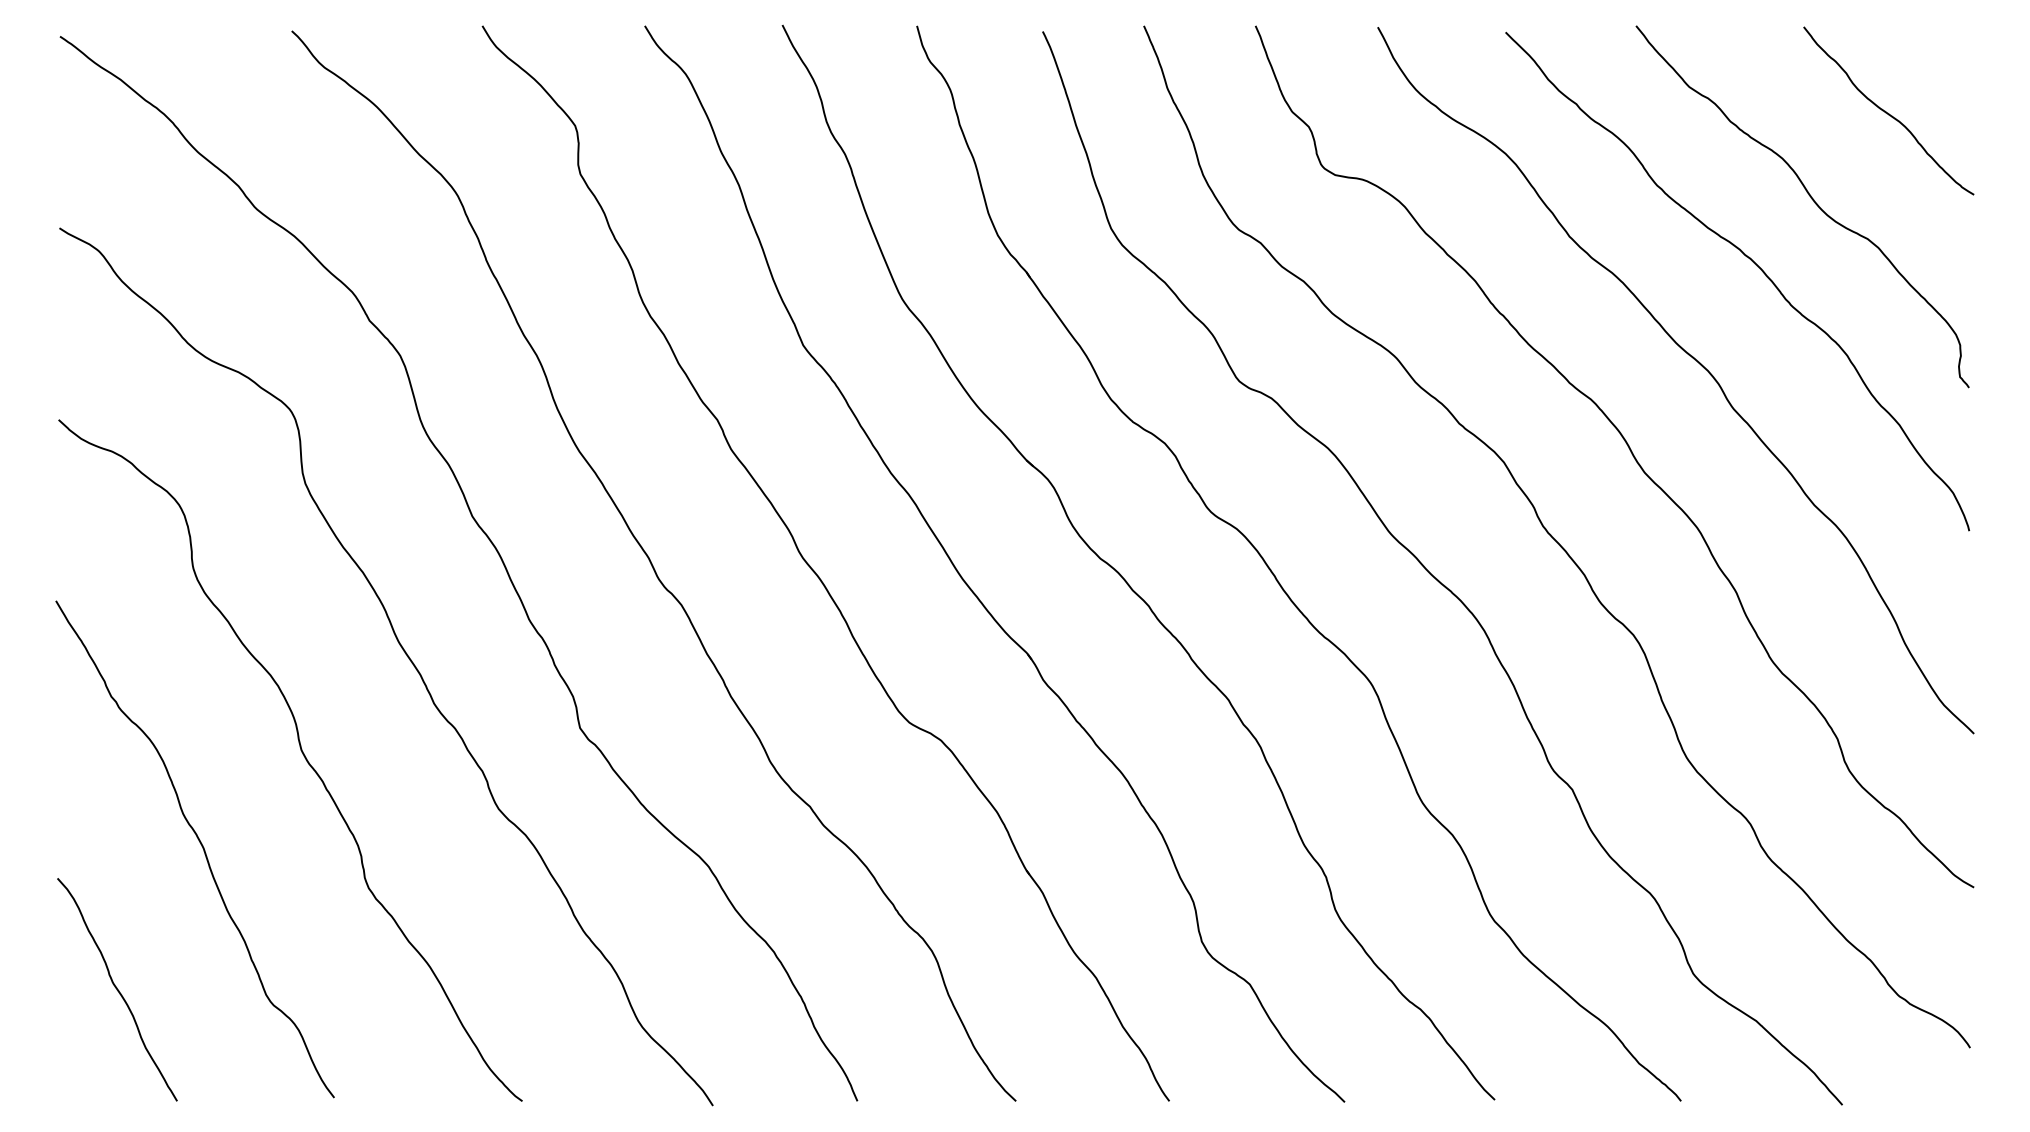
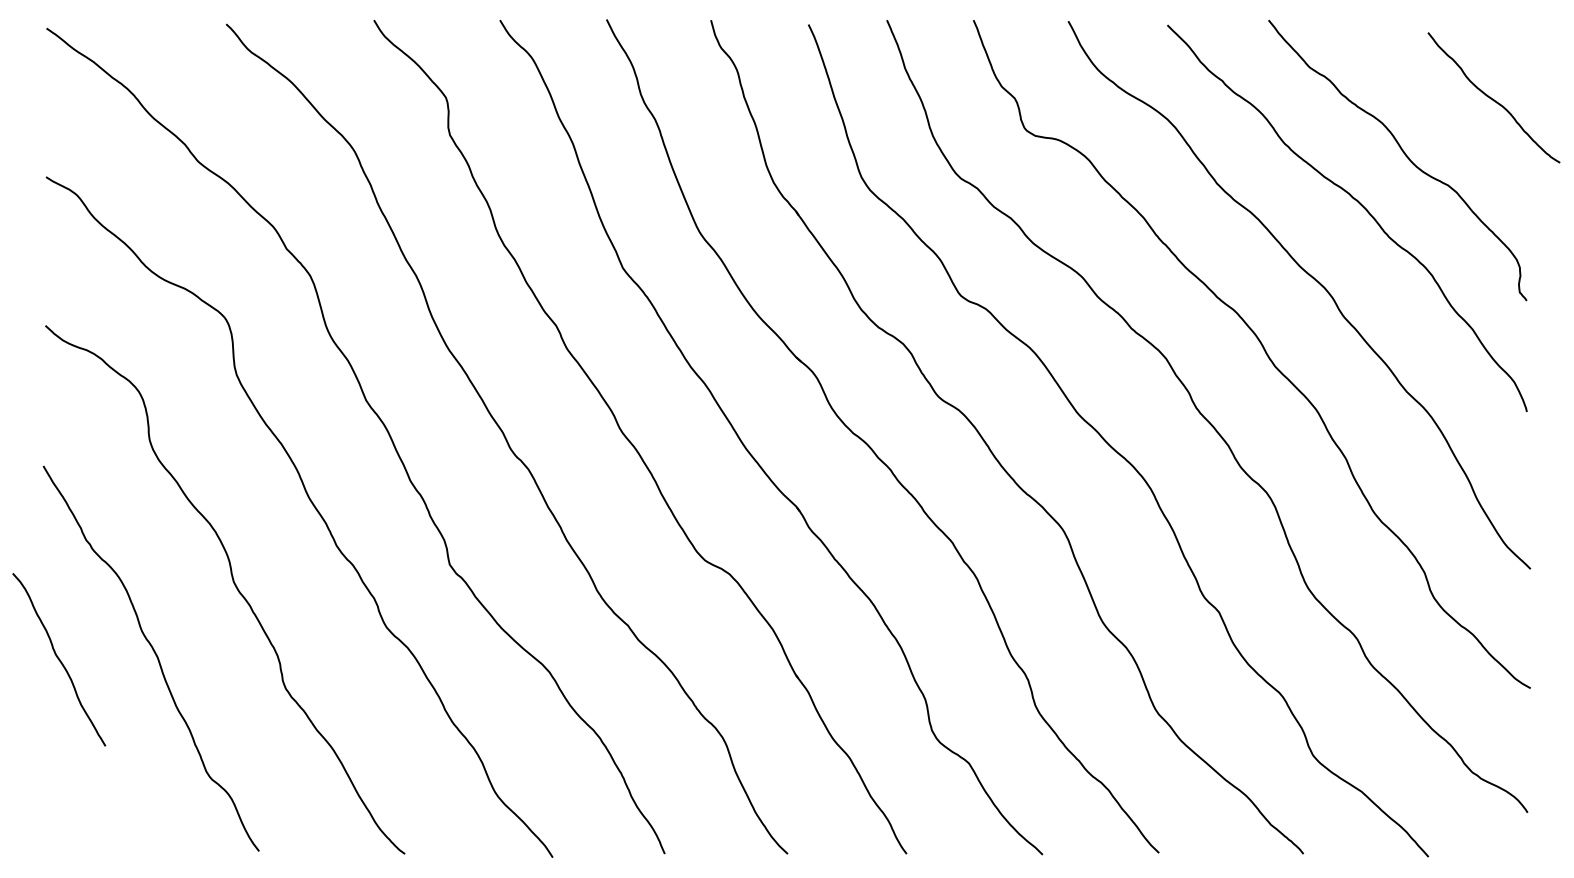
curve: (1886, 111) -> (1492, 98), moved
curve: (117, 989) -> (59, 659), moved

